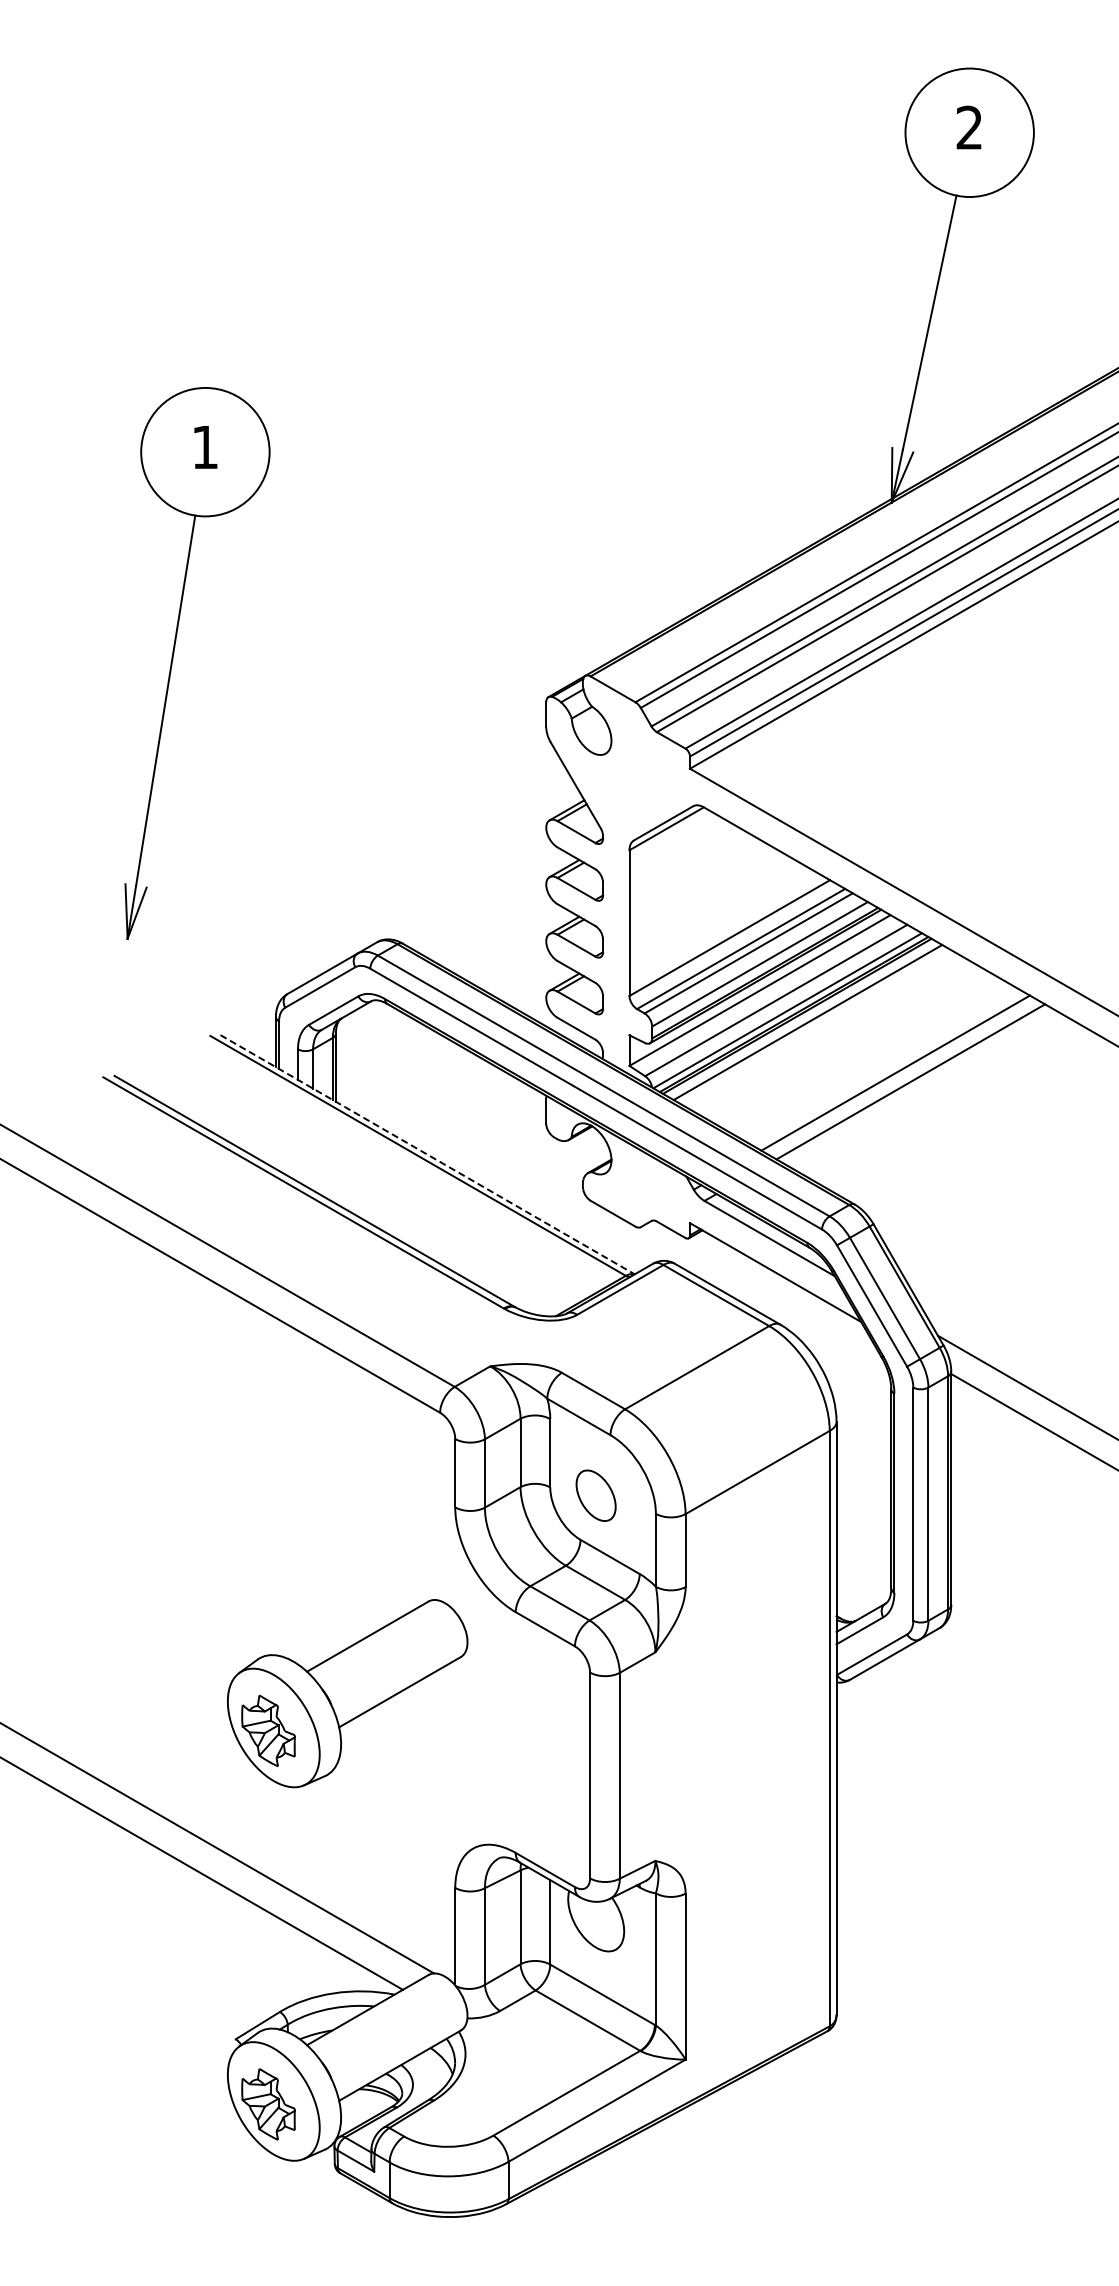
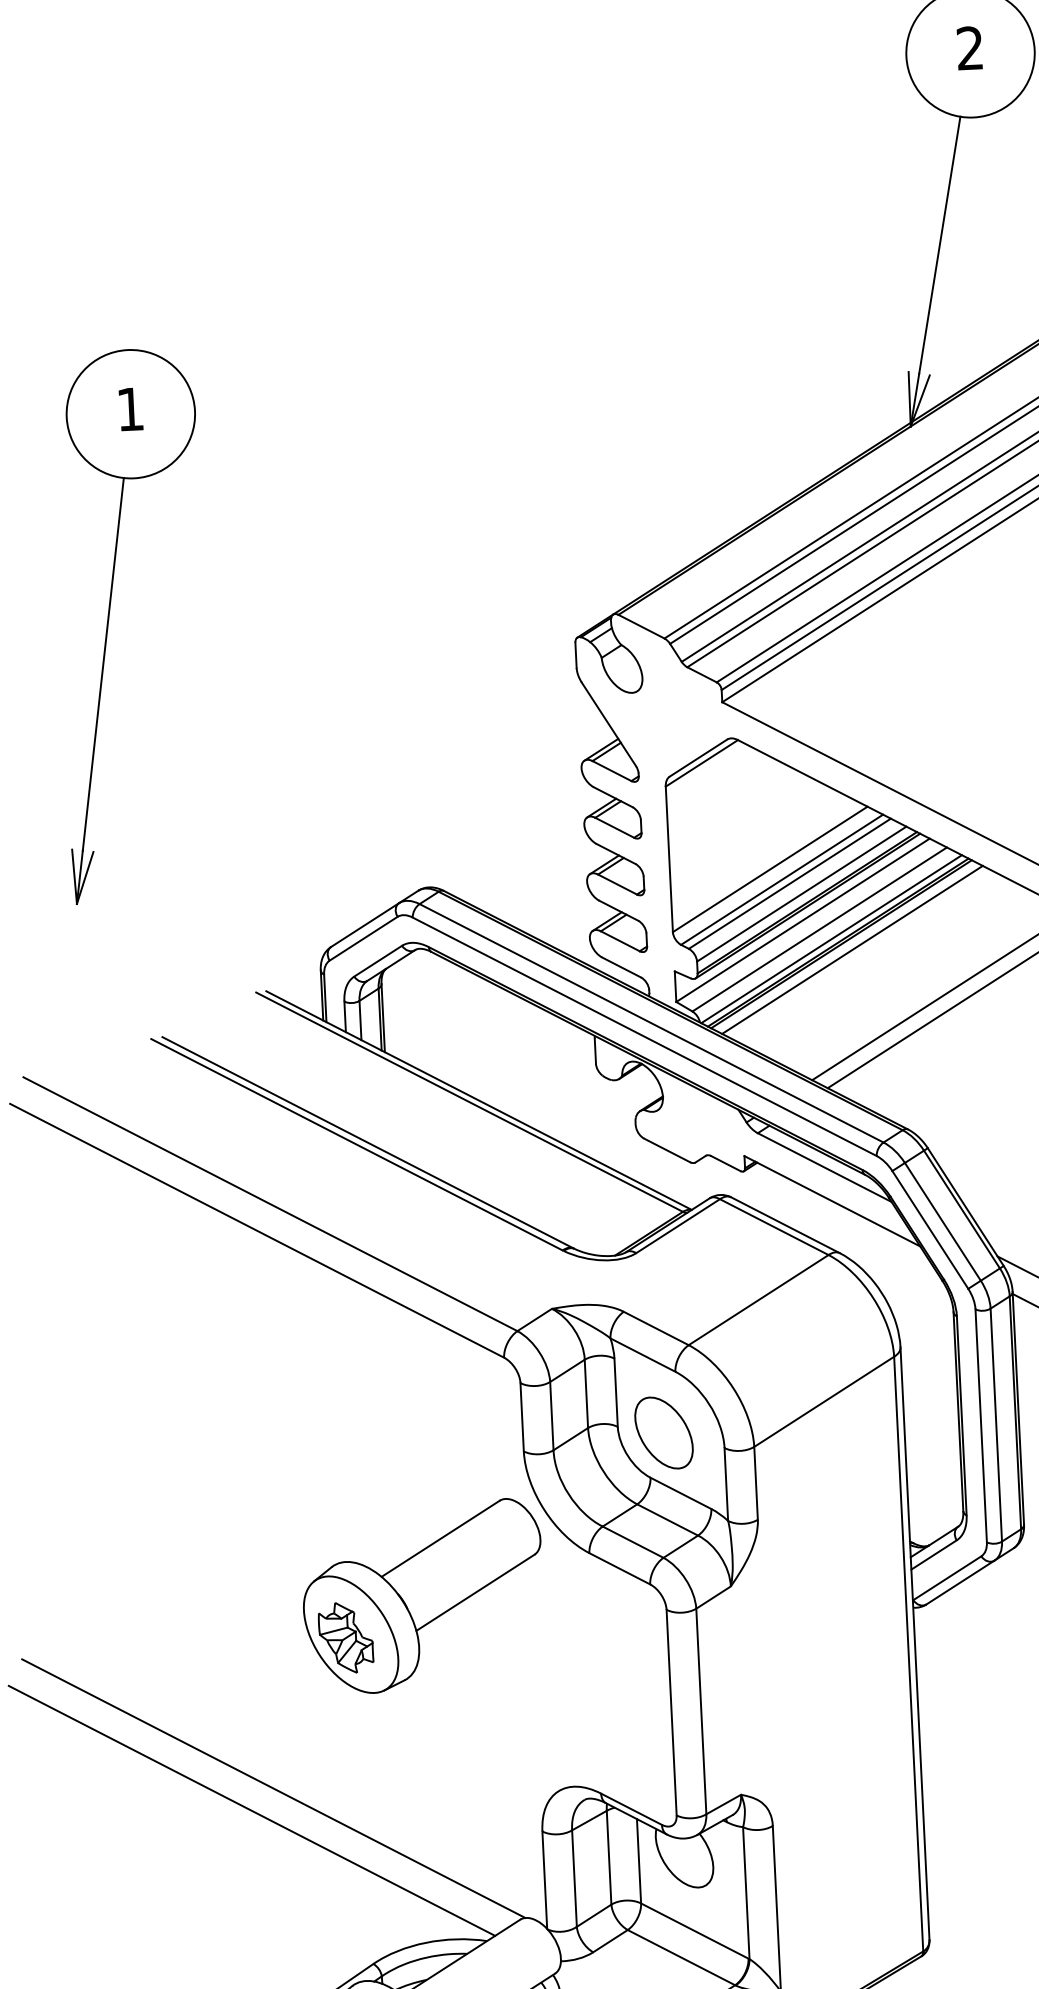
part: (173, 659) -> (109, 622), moved
line: (428, 1155) -> (479, 1101), dashed -> solid
part: (595, 1495) -> (663, 1432), size x1.43
part: (347, 1693) -> (423, 1596), moved

